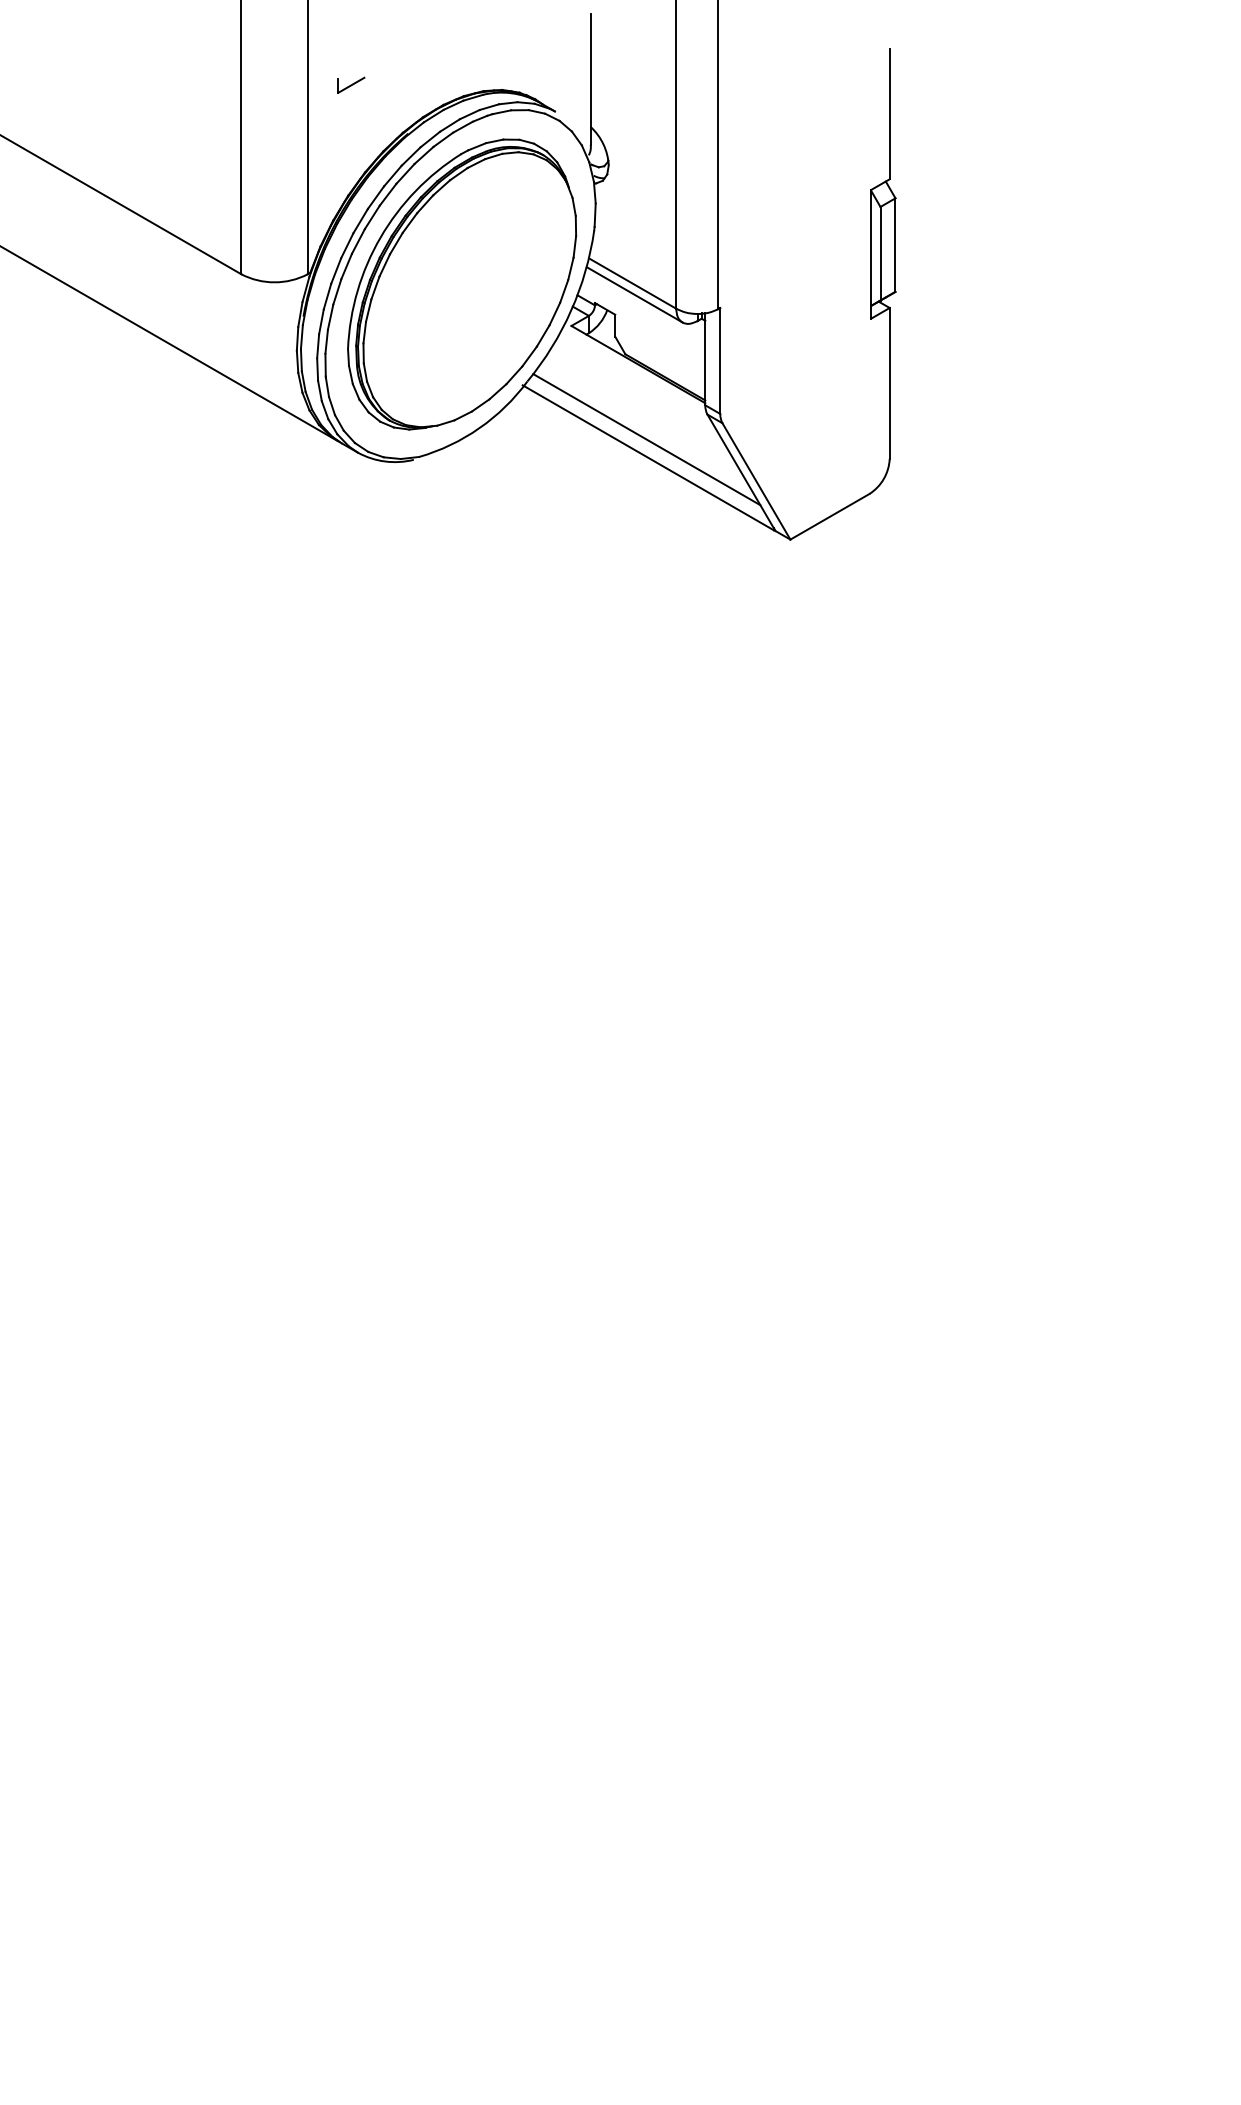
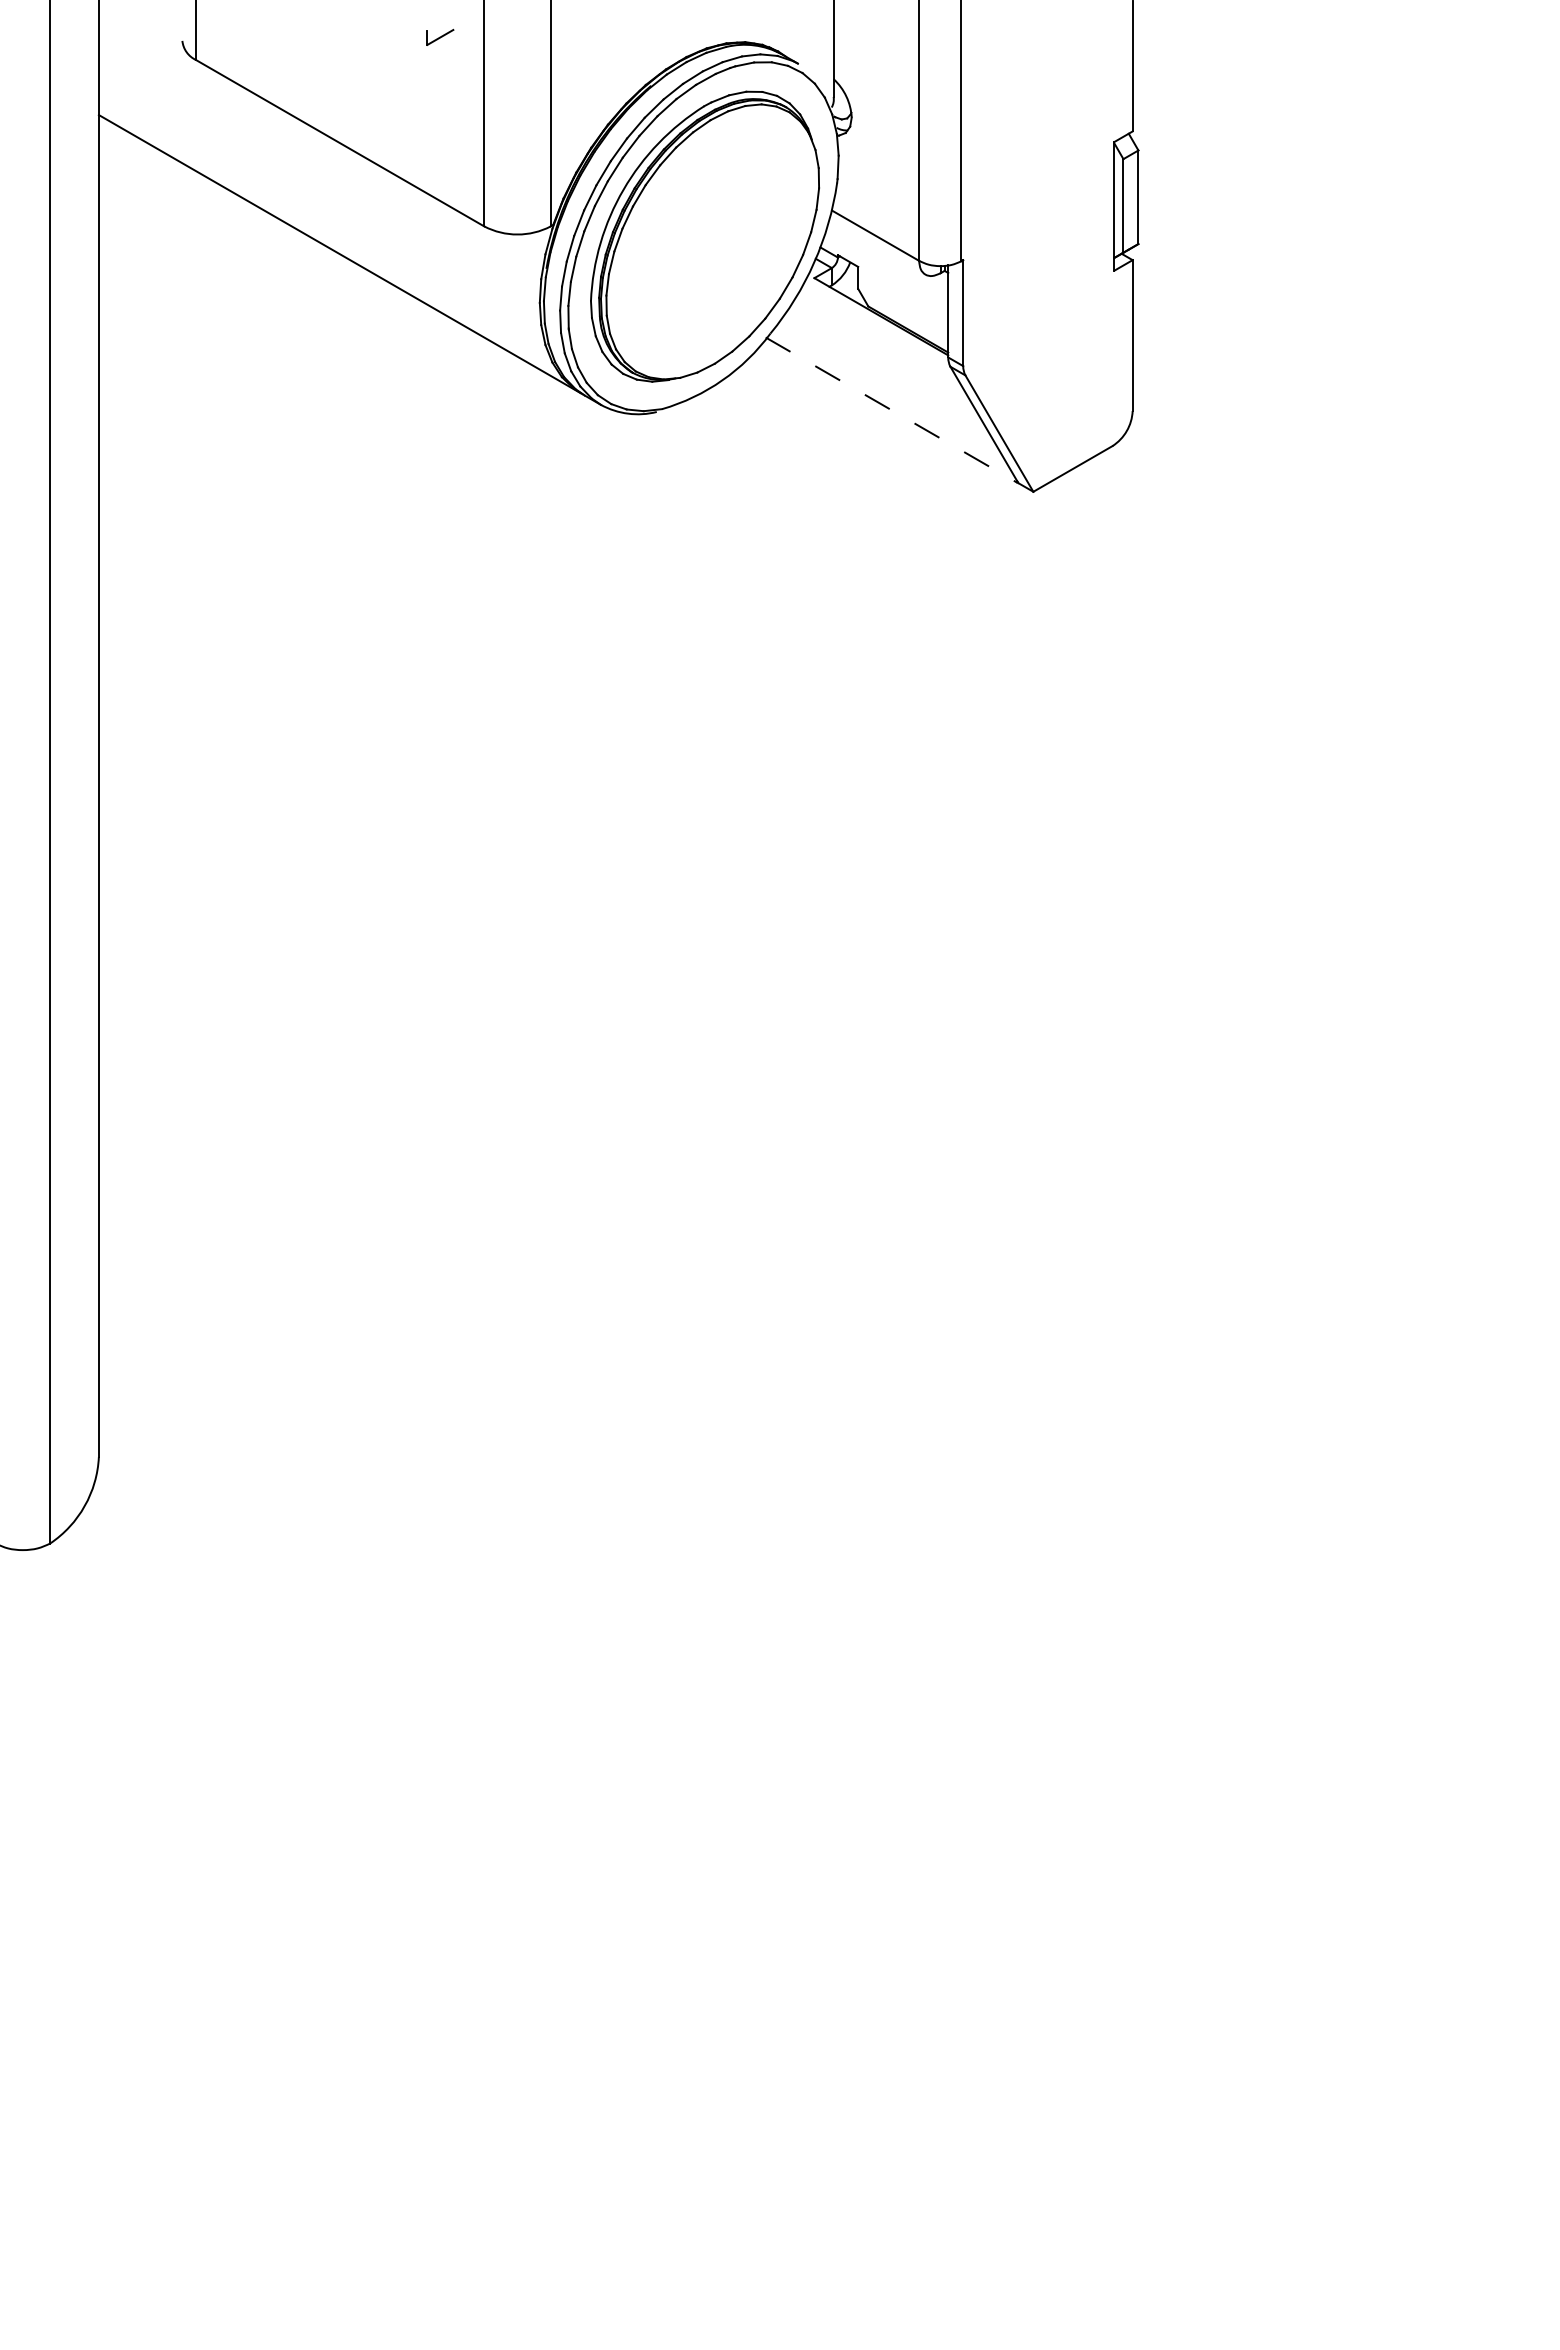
part: (351, 84) -> (440, 36), moved
line: (634, 294) -> (877, 246), removed
line: (646, 439) -> (889, 391), removed
line: (648, 458) -> (891, 410), solid -> dashed

